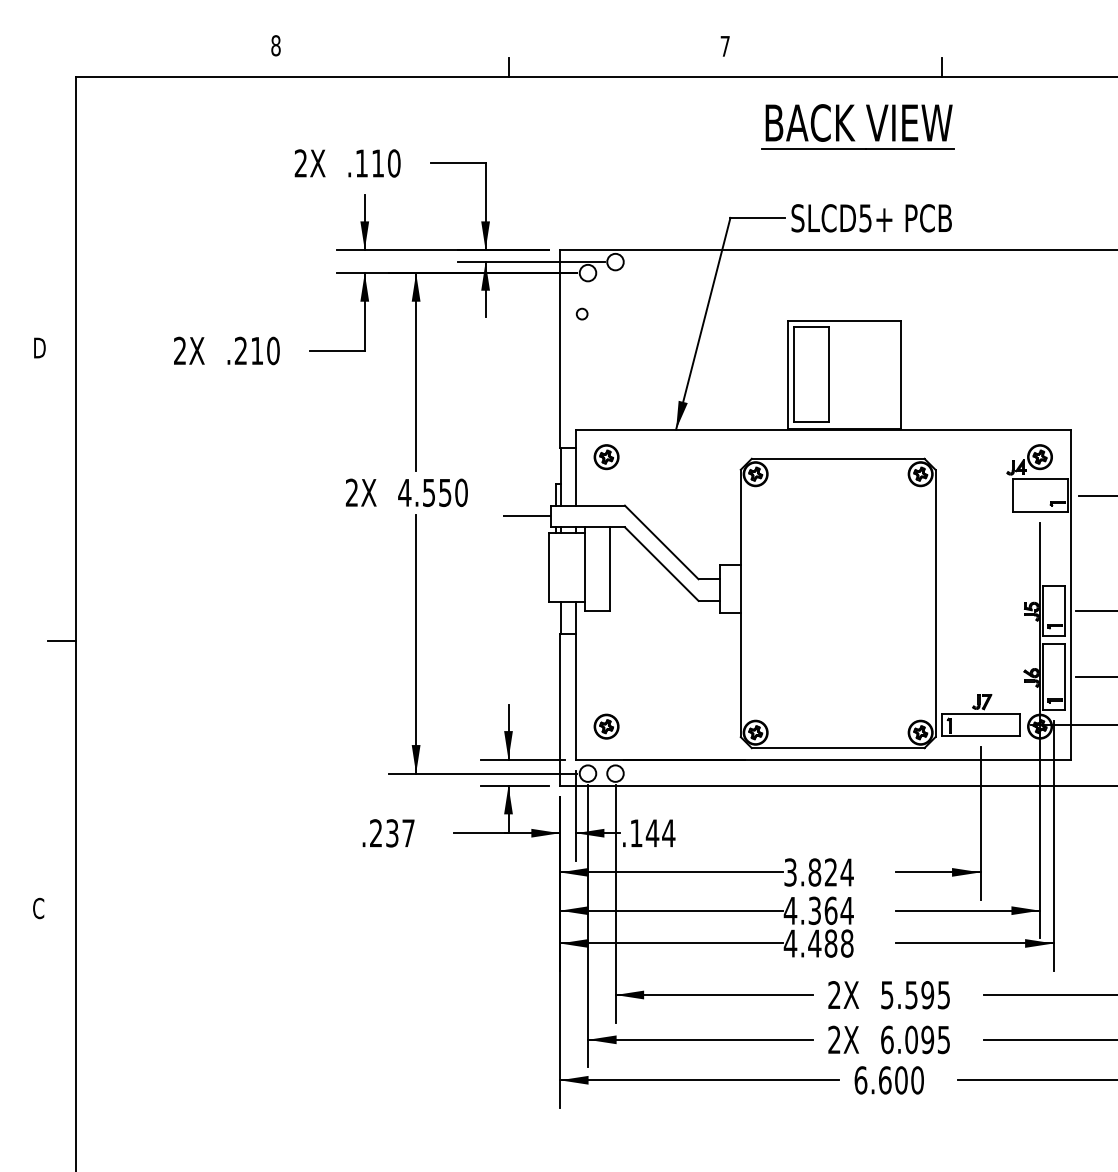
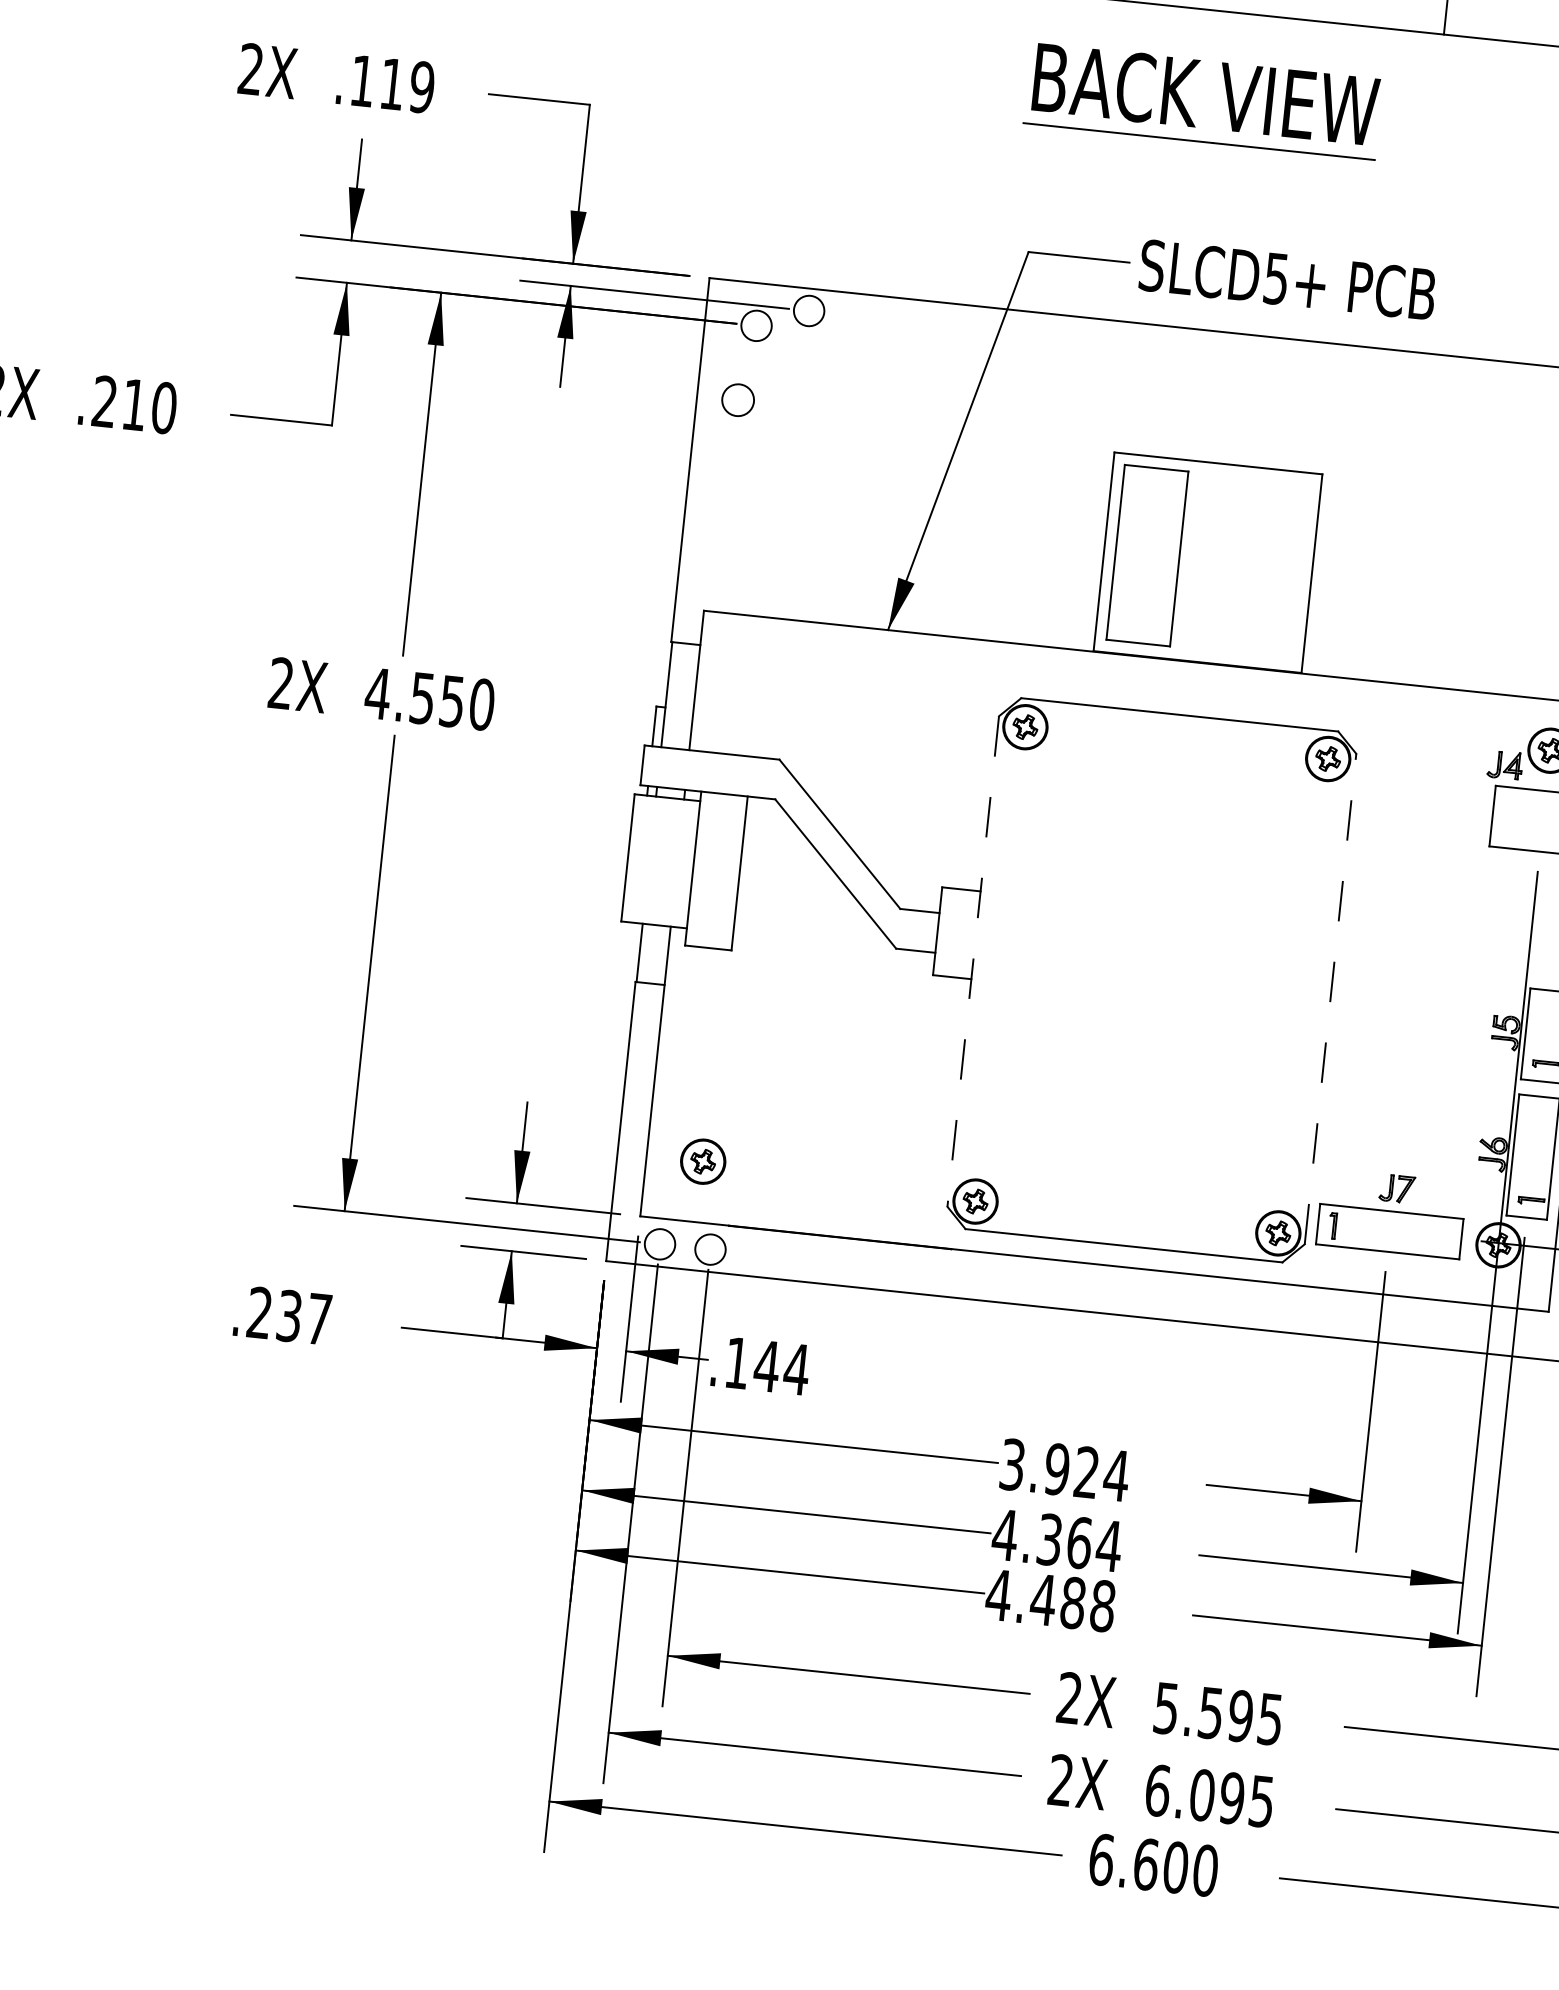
part: (848, 130) -> (1184, 106), moved
text: (393, 163) -> (420, 87), .110 -> .119
circle: (581, 313) -> (736, 398), size x1.6
part: (606, 457) -> (754, 667), removed
line: (526, 516) -> (596, 760), removed
line: (740, 603) -> (972, 961), solid -> dashed
line: (935, 603) -> (1330, 999), solid -> dashed
text: (814, 872) -> (1056, 1469), 3.824 -> 3.924

